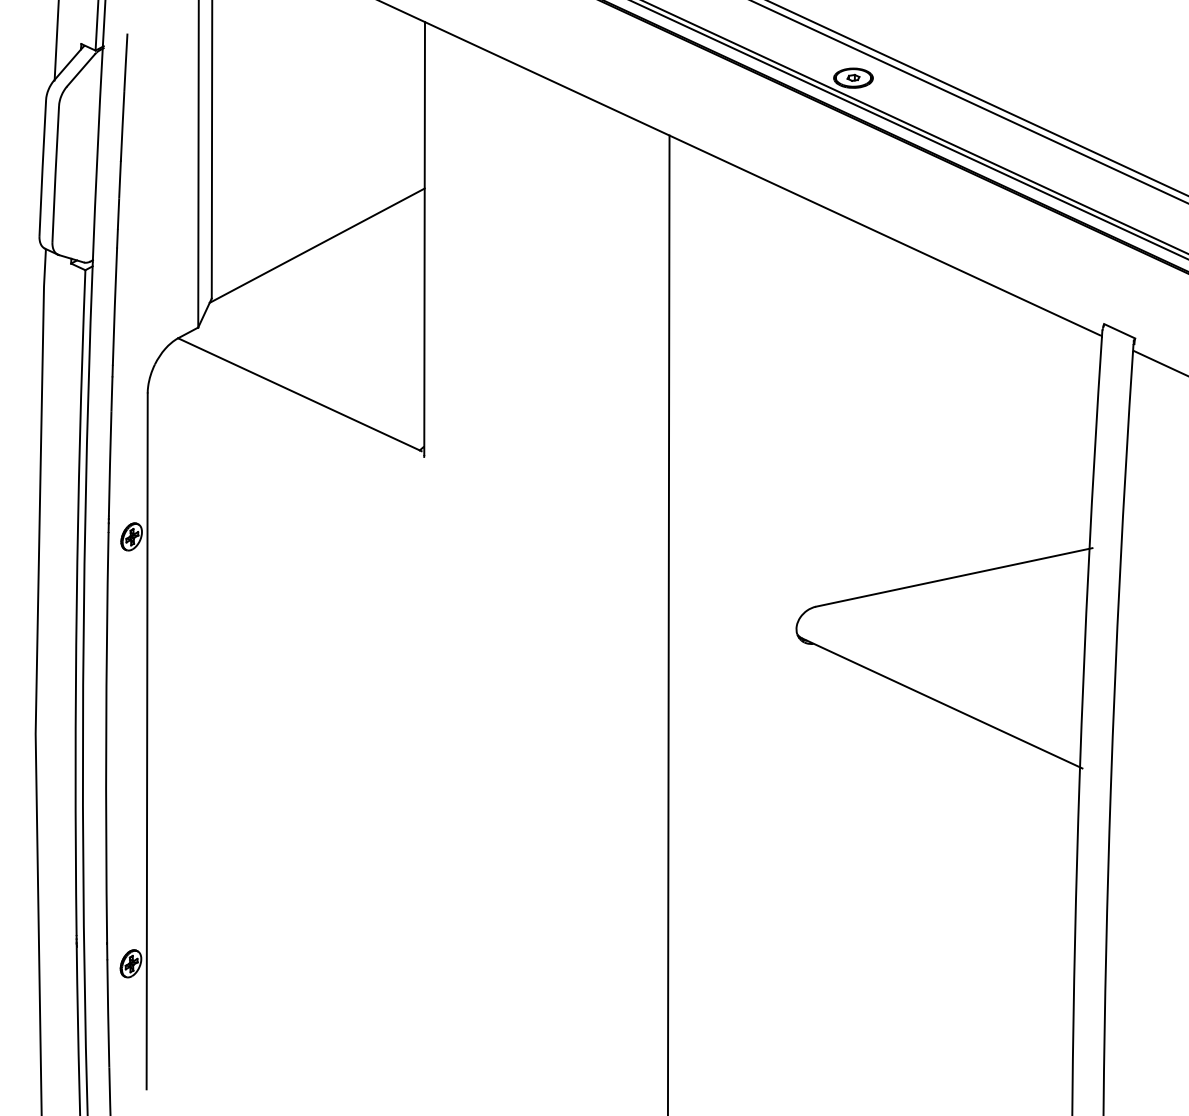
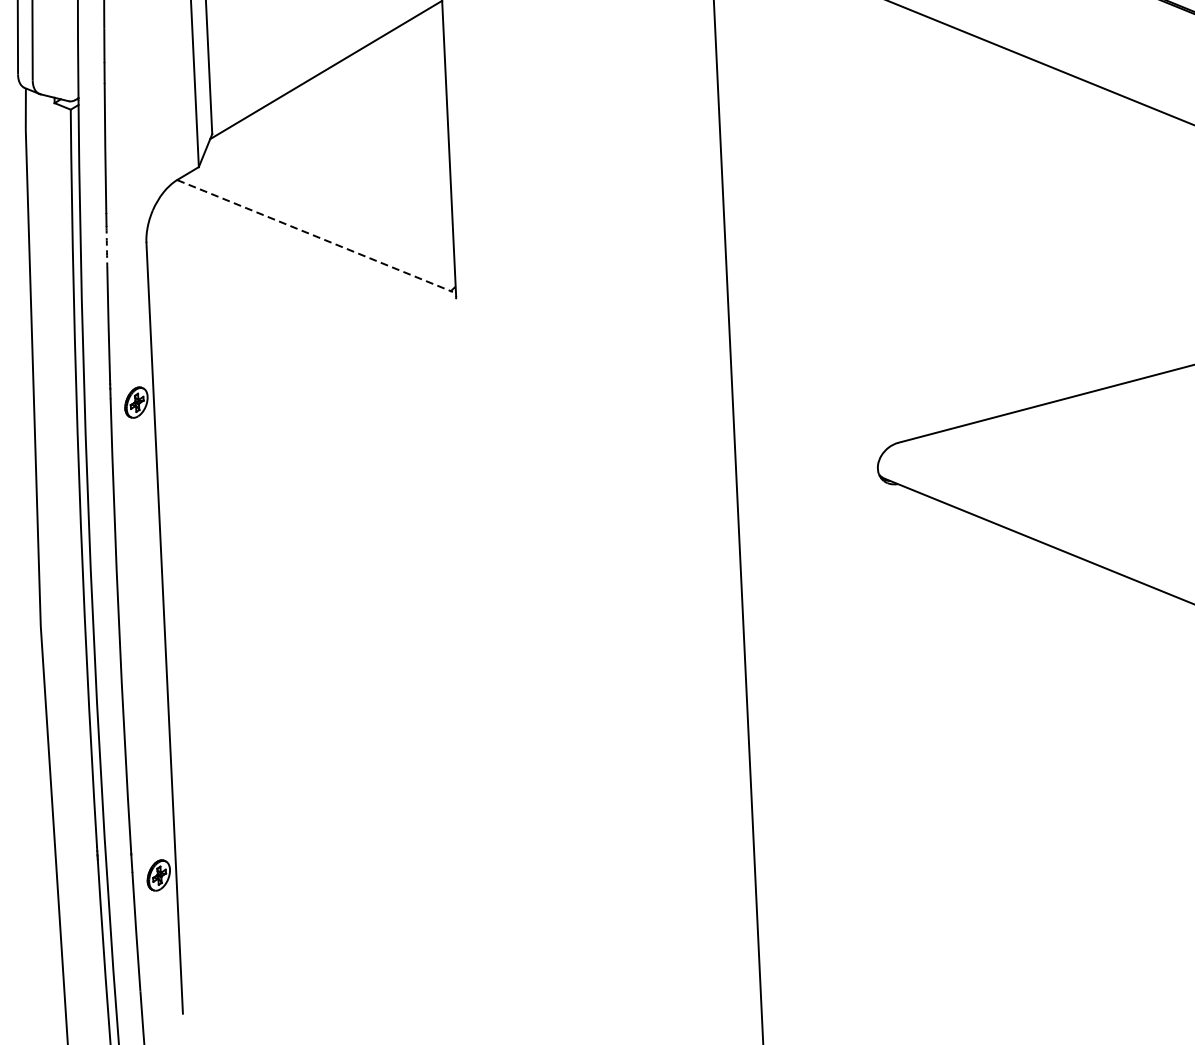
arc: (111, 394) -> (106, 245), solid -> dashed
line: (300, 395) -> (315, 236), solid -> dashed

